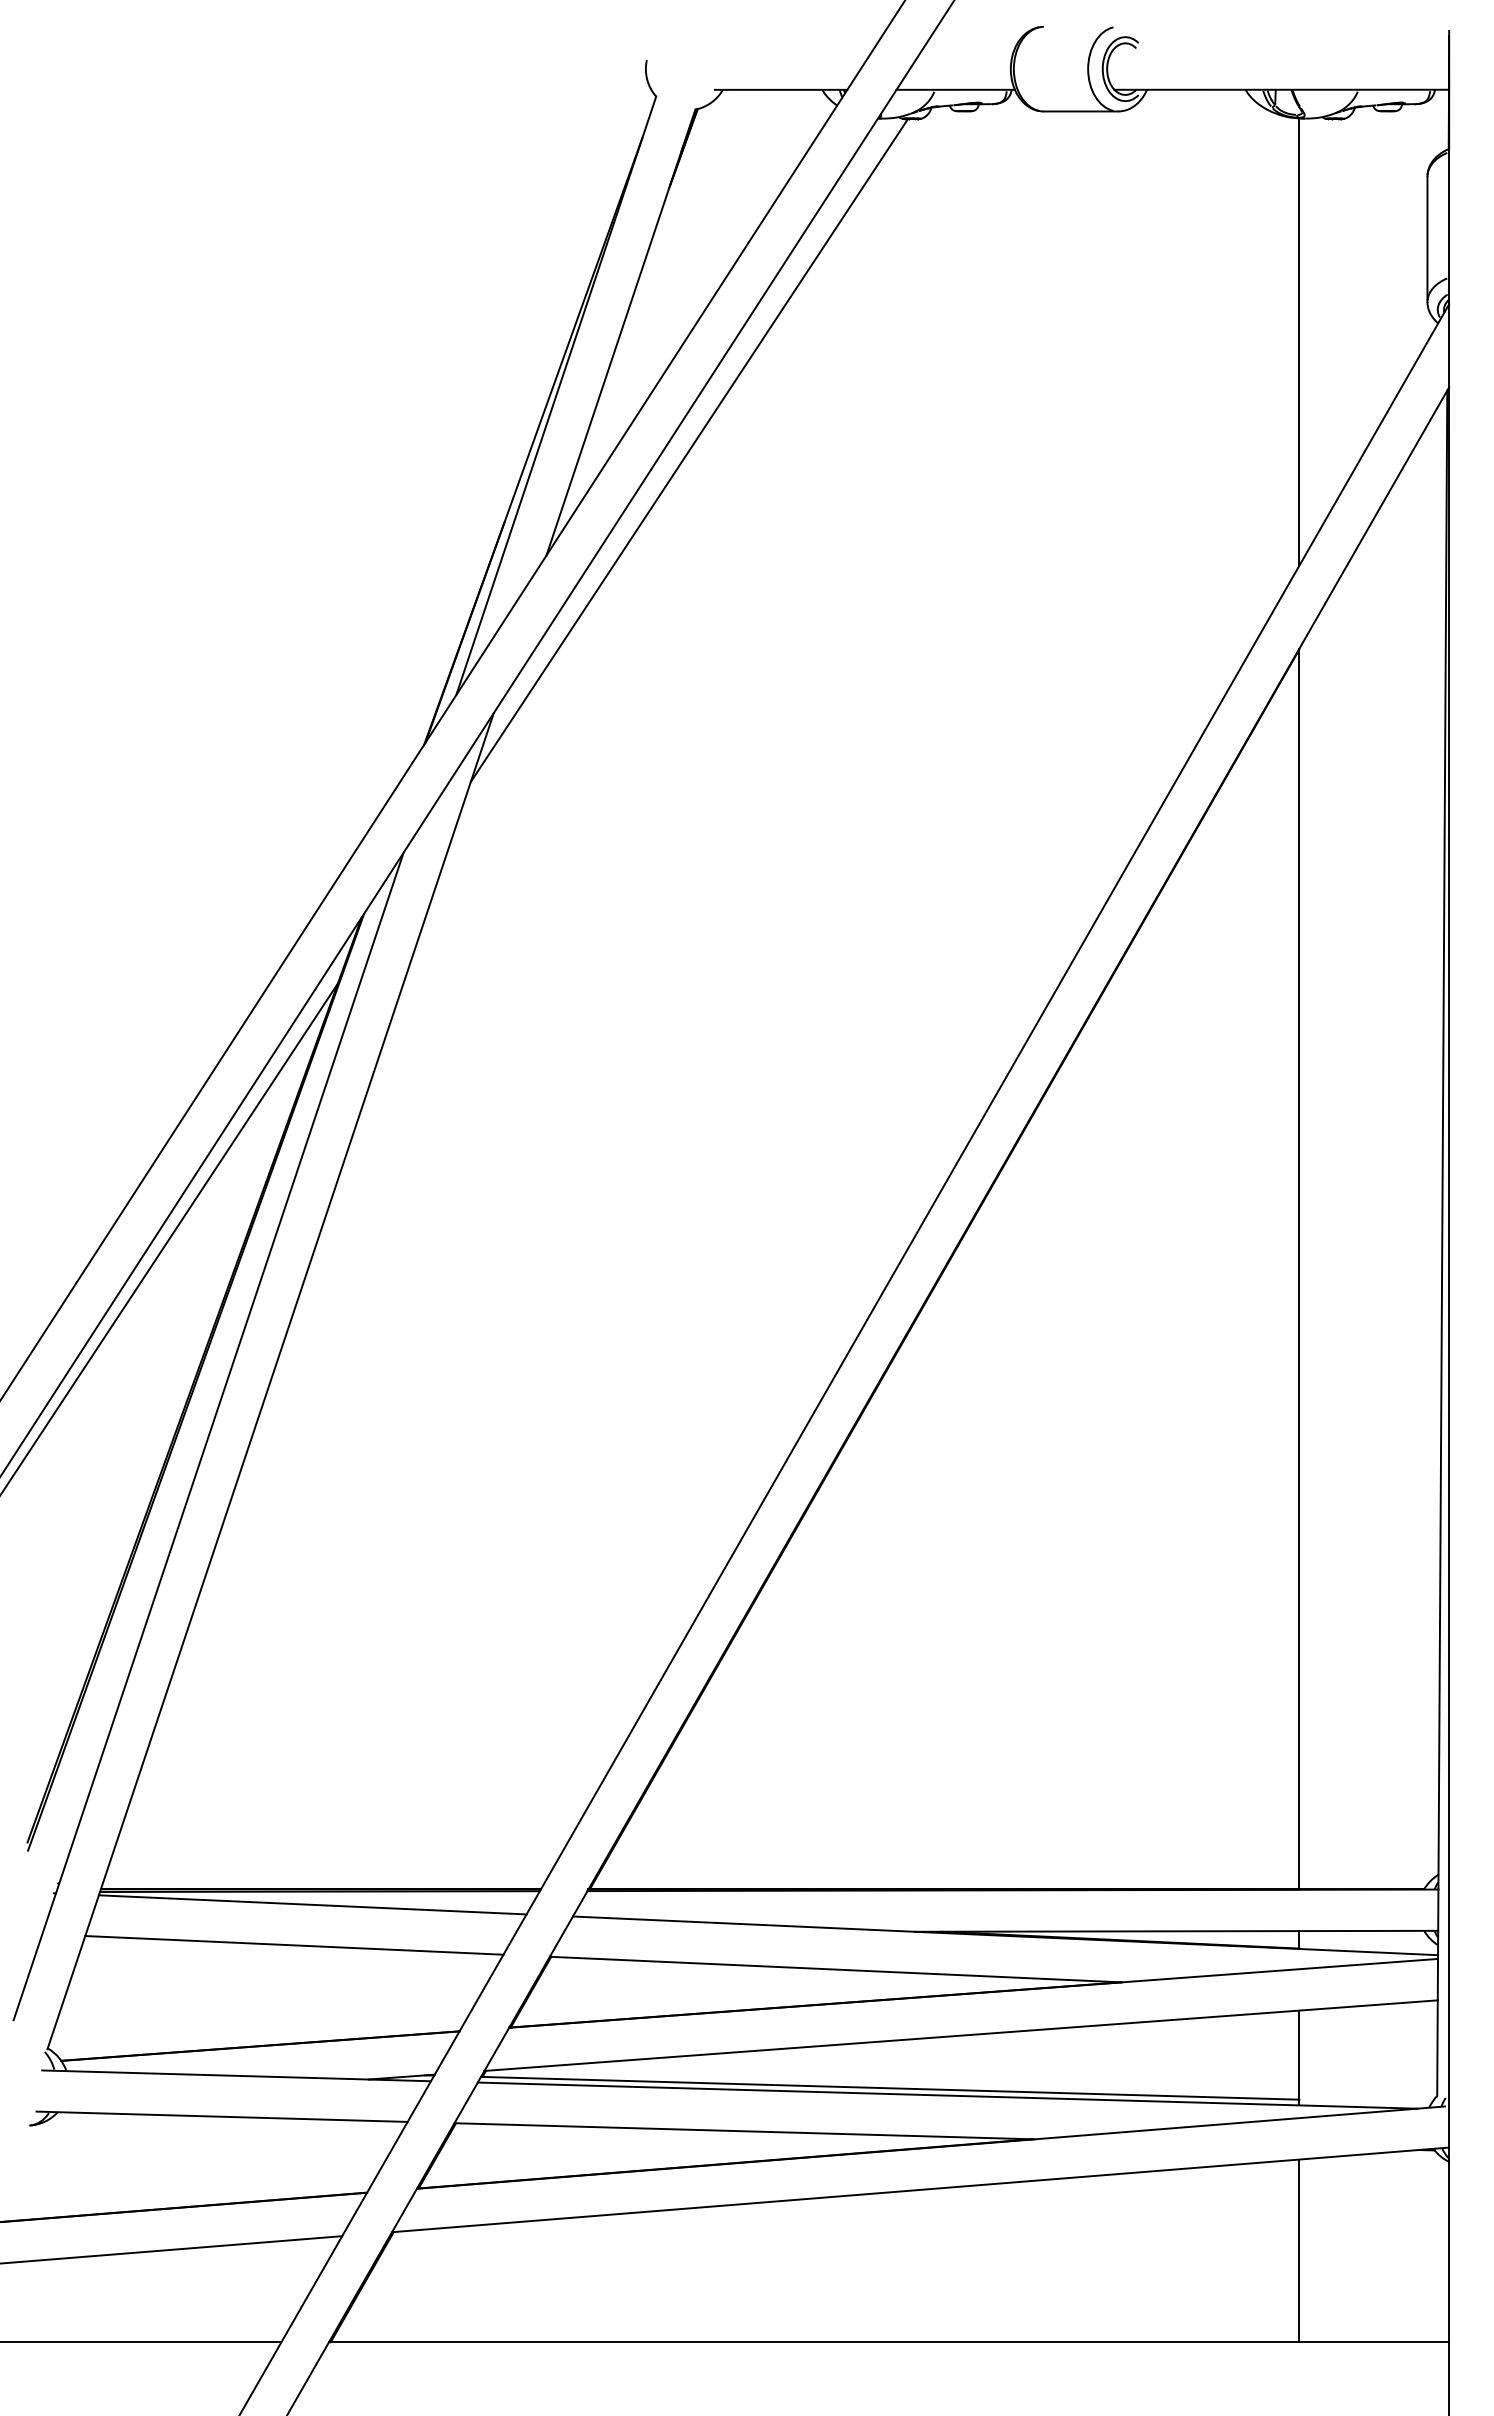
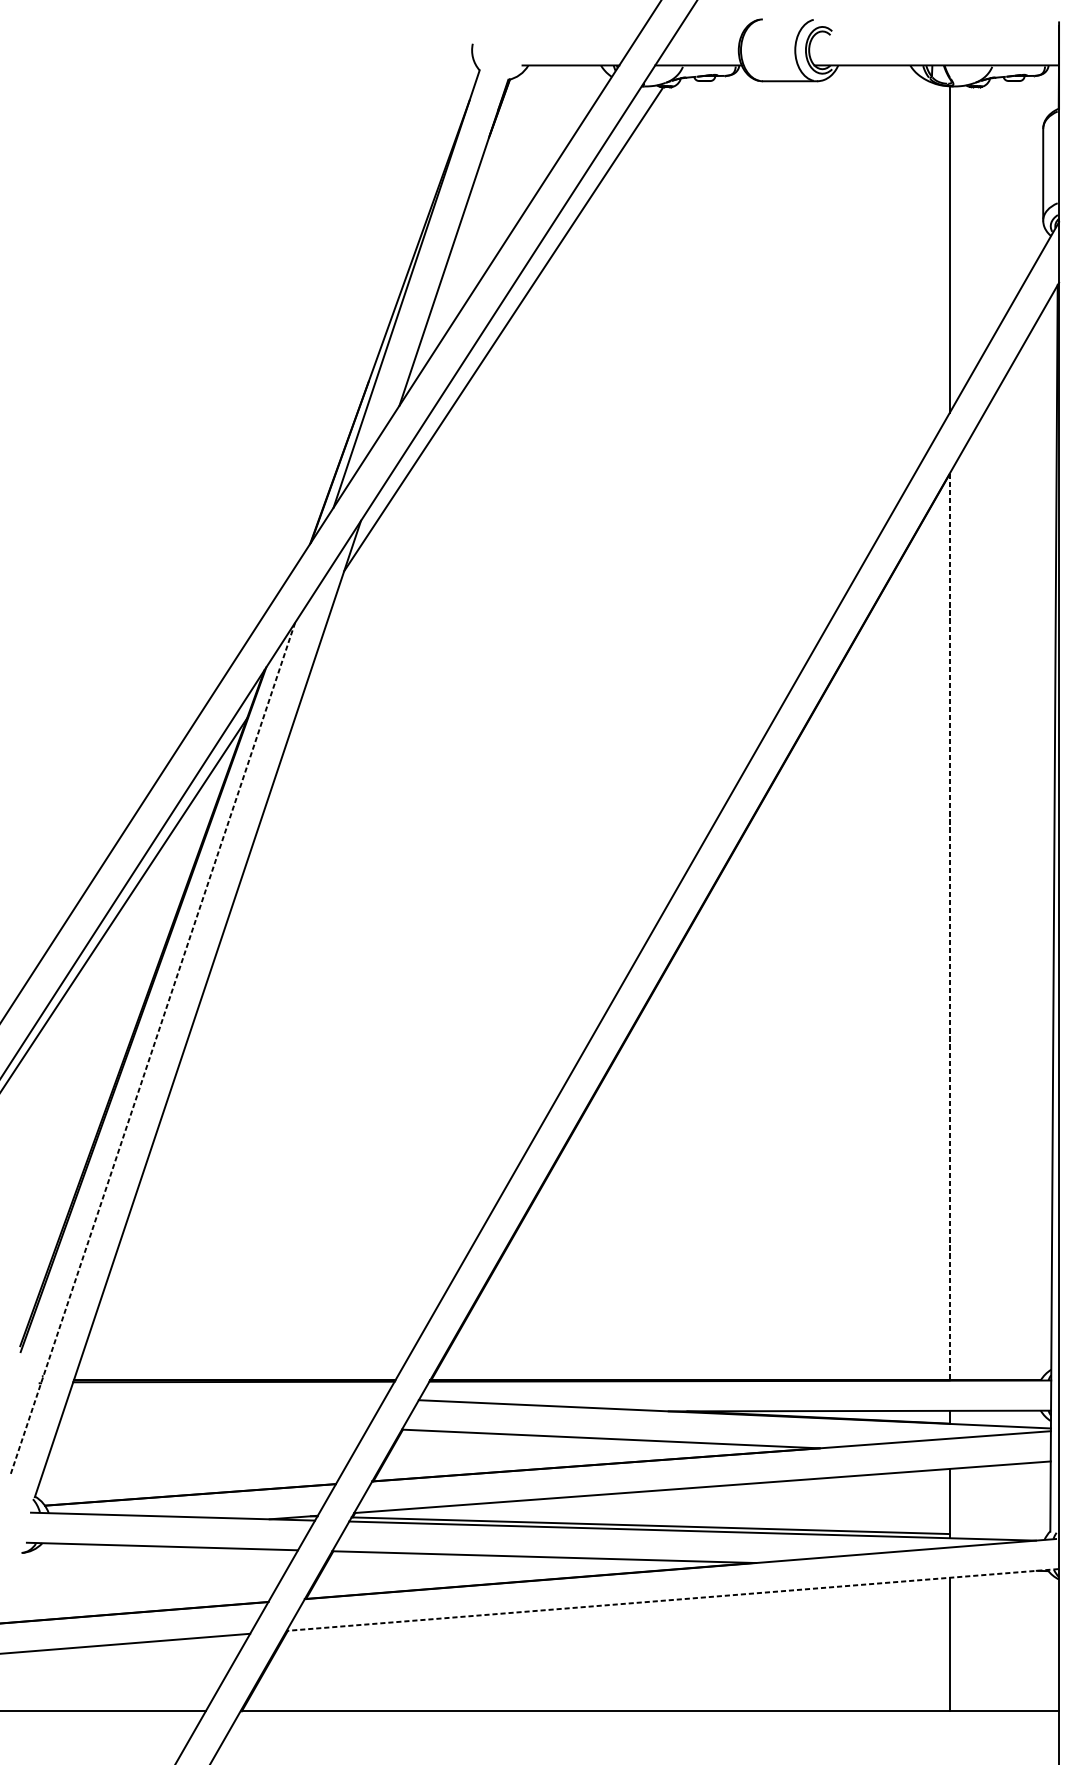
line: (1299, 1269) -> (949, 927), solid -> dashed
line: (208, 1436) -> (152, 1049), solid -> dashed
line: (312, 1904) -> (228, 1391), removed
line: (294, 1945) -> (215, 1421), removed
line: (920, 2189) -> (672, 1599), solid -> dashed

